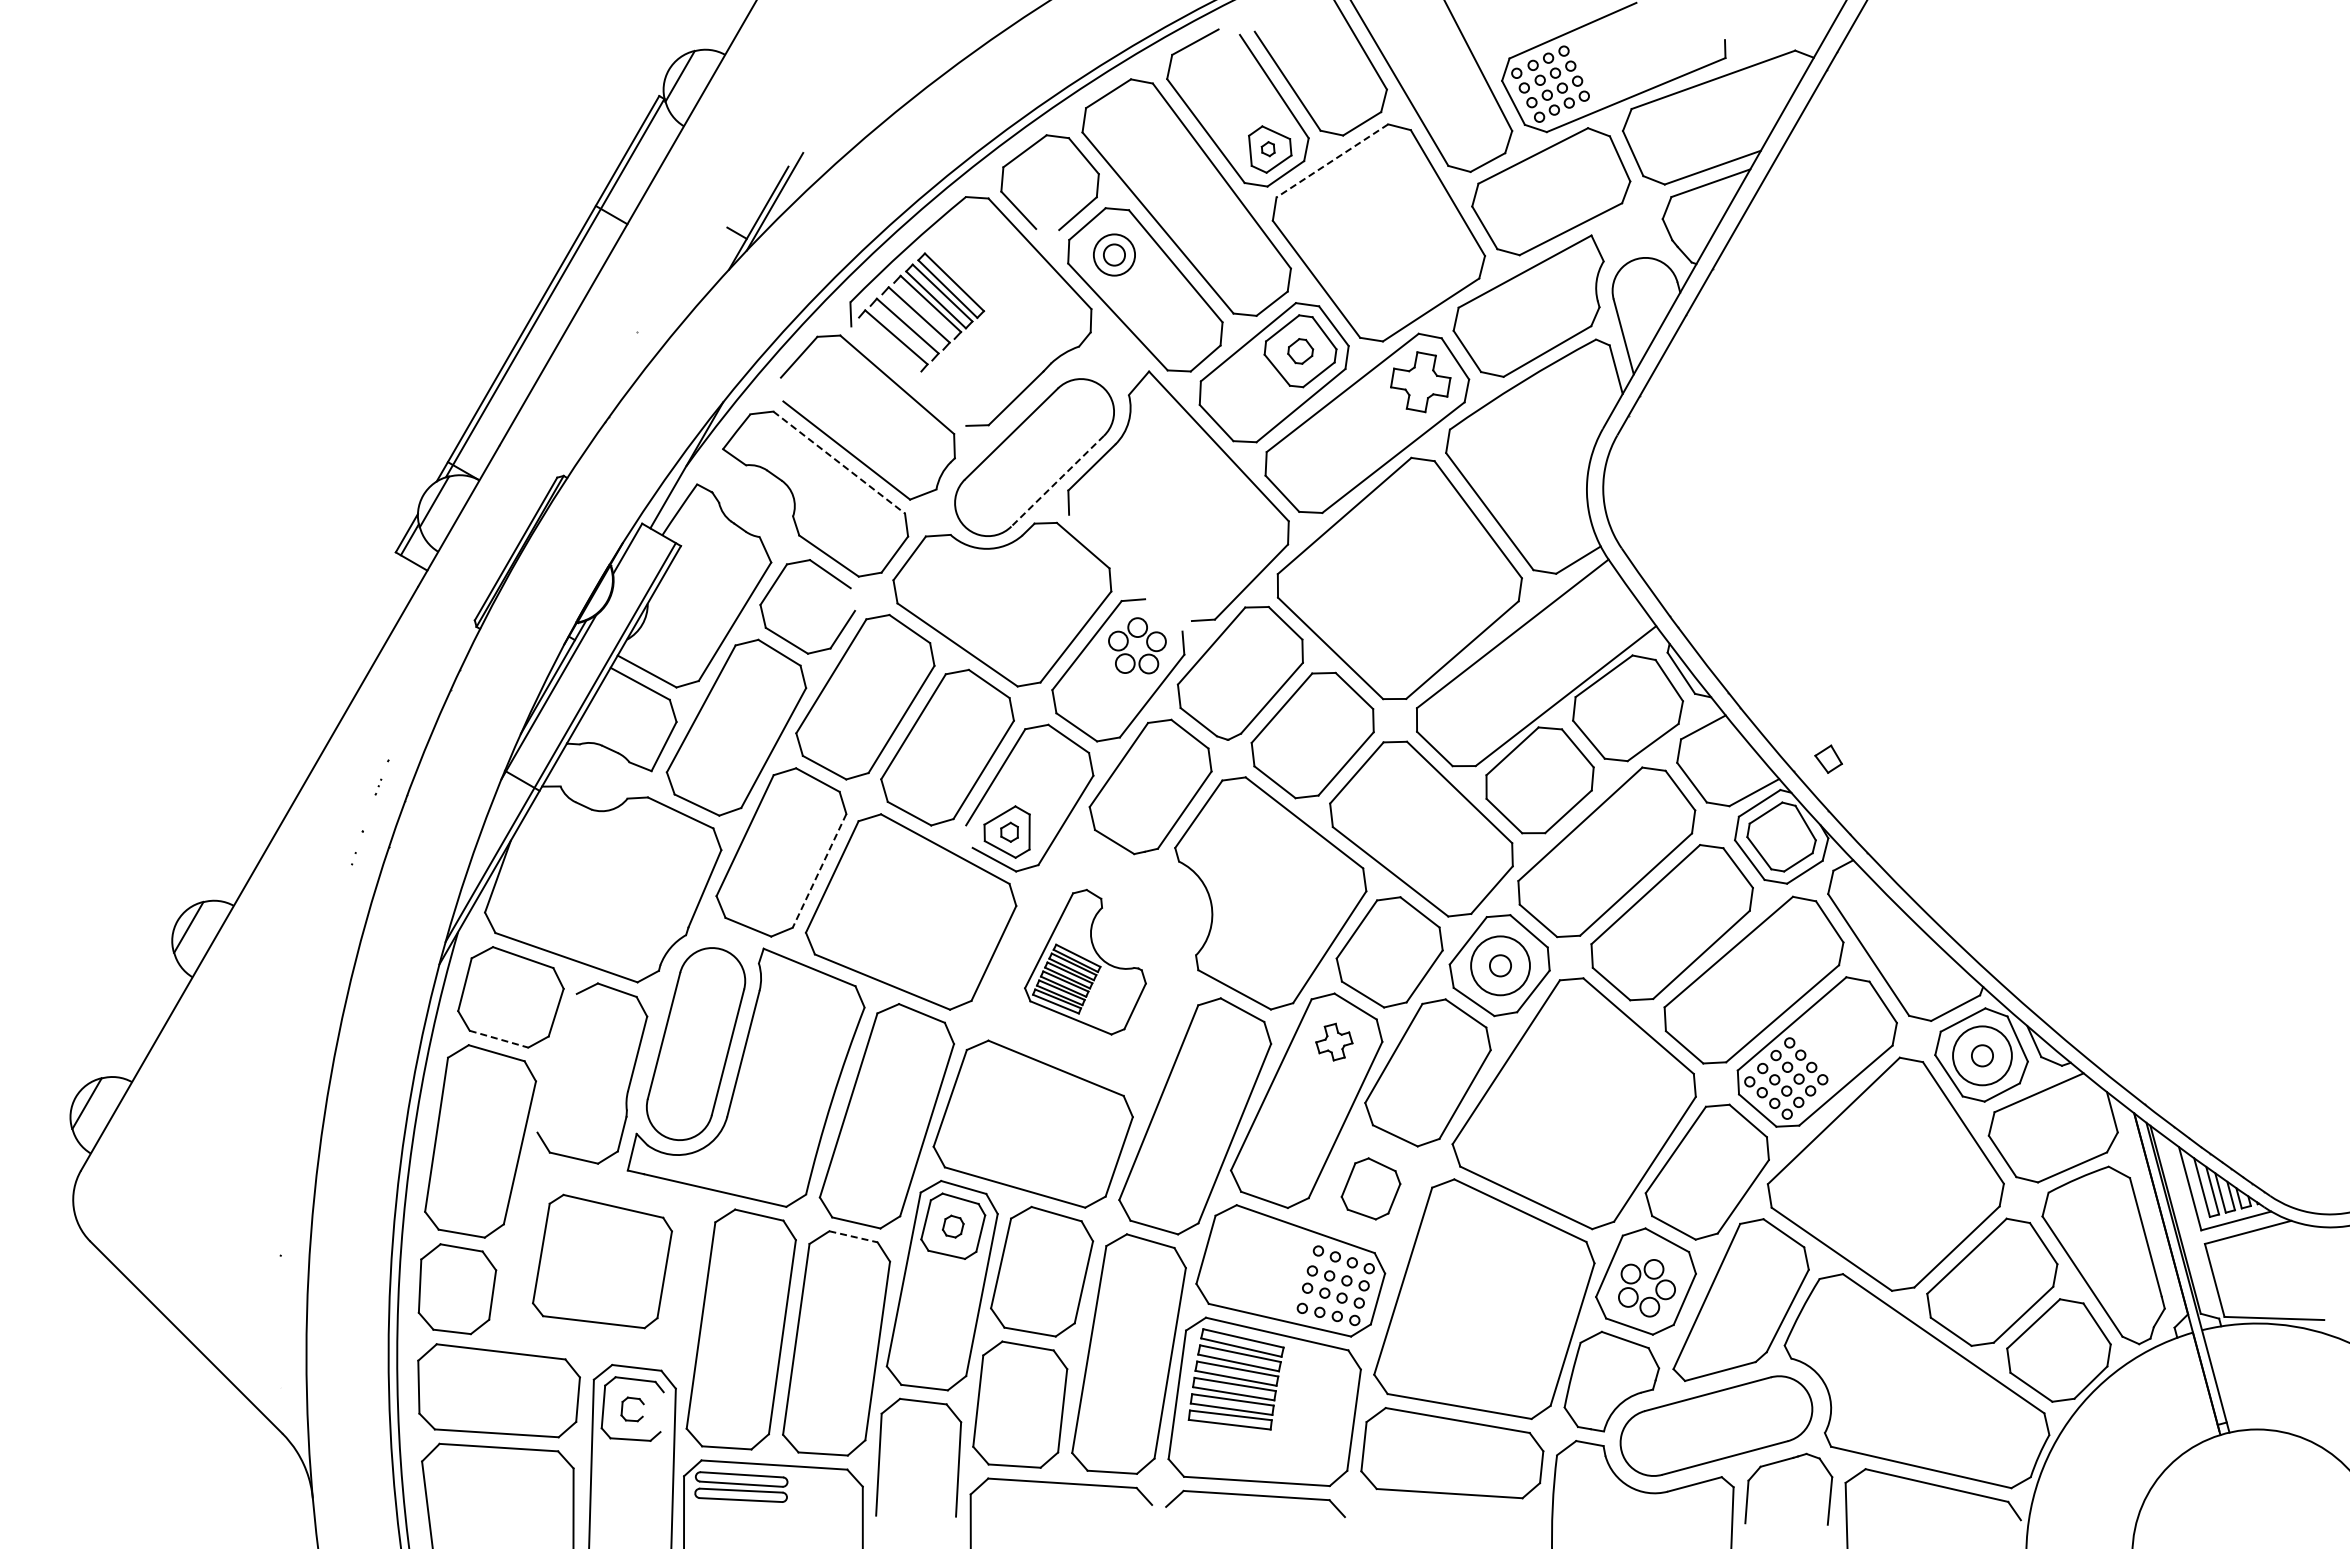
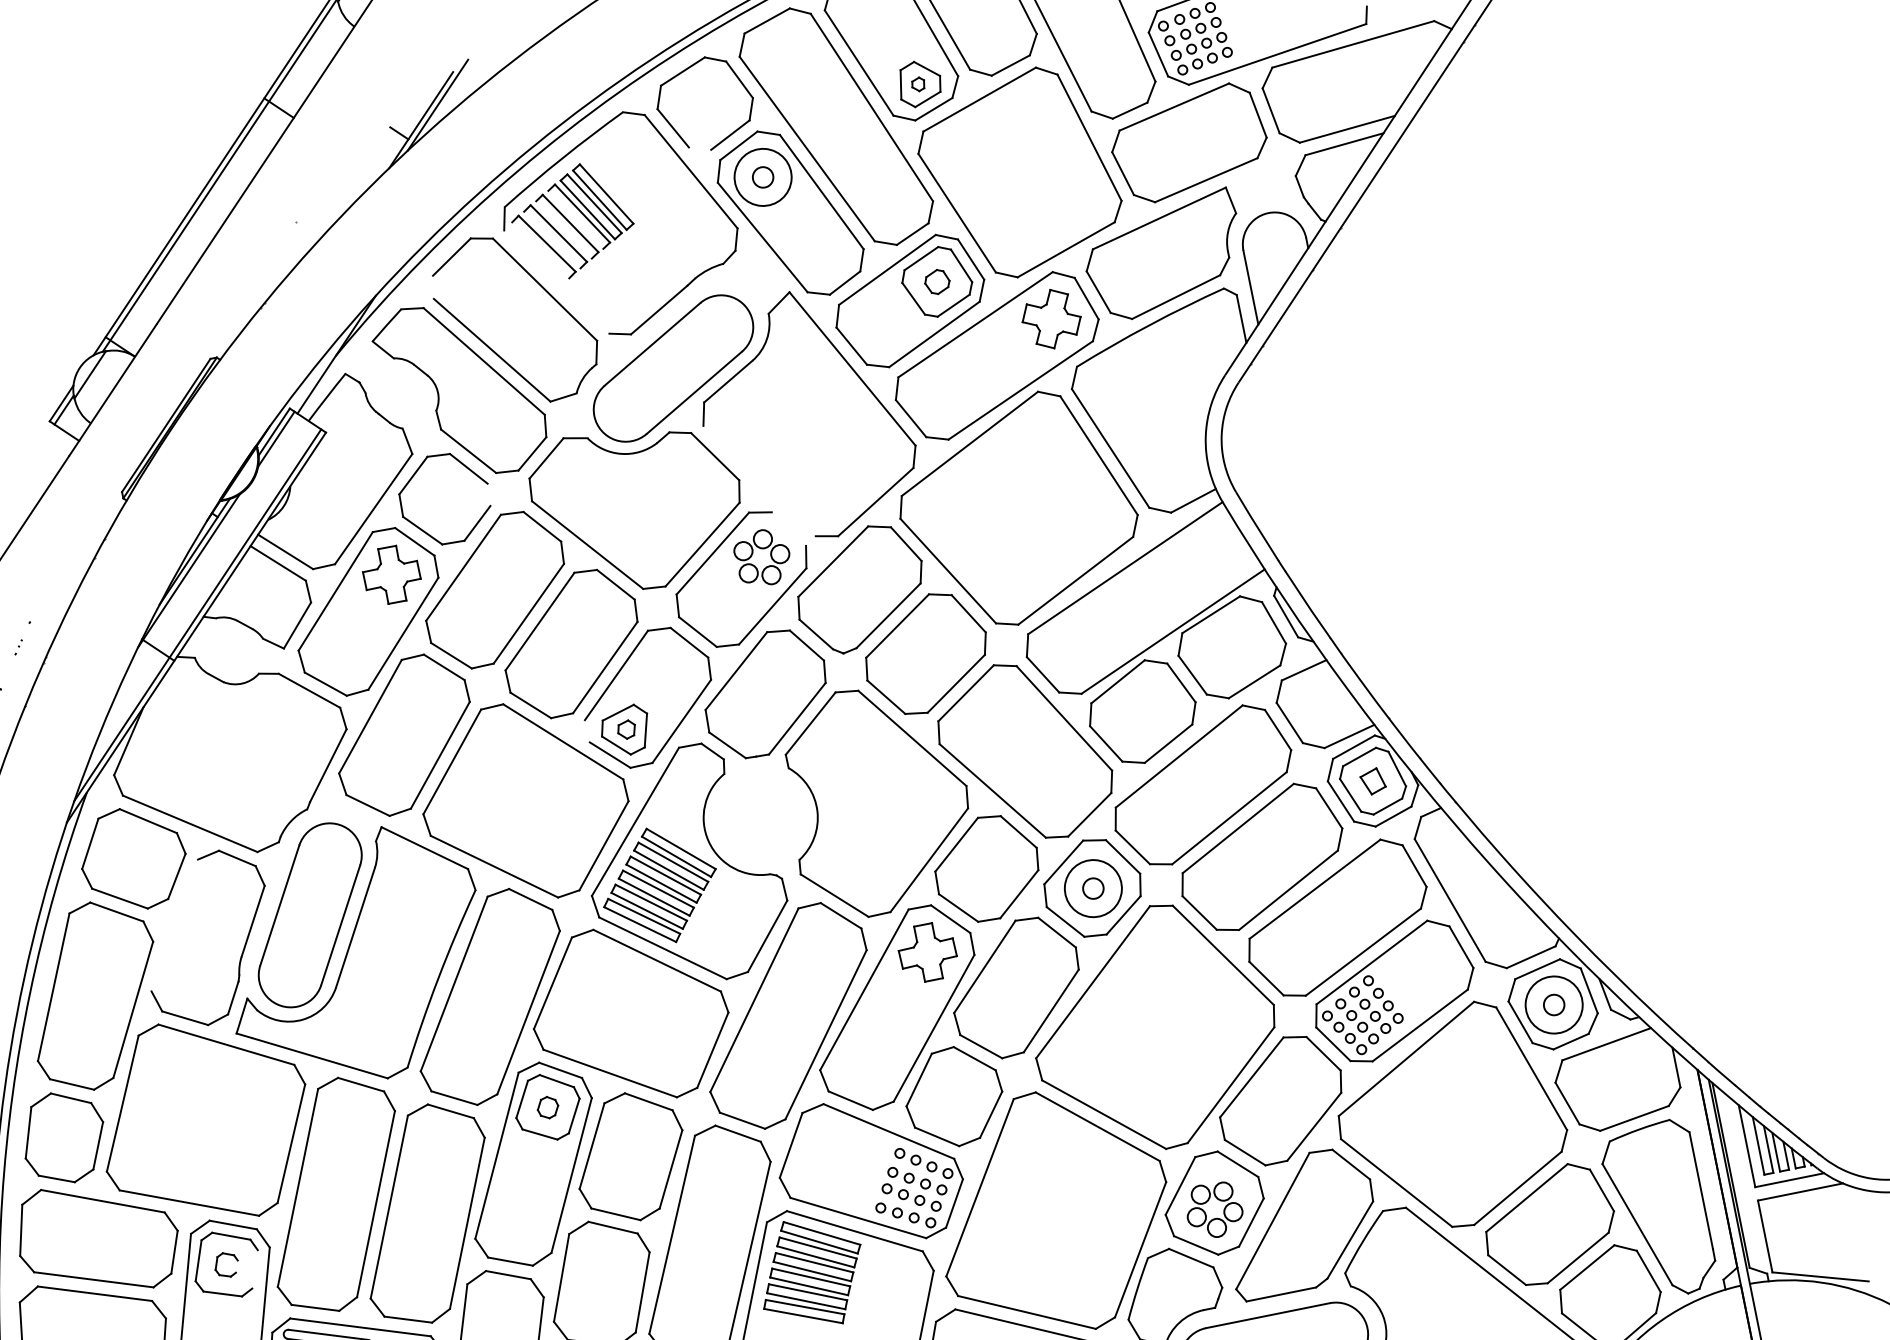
line: (1332, 160) -> (979, 99), dashed -> solid
circle: (1114, 254) -> (763, 176), size x1.43
line: (839, 462) -> (484, 361), dashed -> solid
line: (1057, 481) -> (694, 393), dashed -> solid
line: (630, 555) -> (276, 438), added
part: (757, 688) -> (391, 575), added
part: (1828, 758) -> (1373, 780), moved
line: (819, 870) -> (440, 754), dashed -> solid
part: (1085, 961) -> (692, 859), size x1.67
line: (499, 1039) -> (120, 898), dashed -> solid
part: (1334, 1041) -> (928, 951), size x1.67
part: (1370, 1188) -> (954, 1096), size x1.67
line: (853, 1236) -> (450, 1111), dashed -> solid
part: (602, 1261) -> (206, 1119), size x1.43

